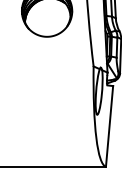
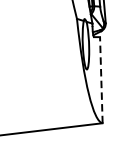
line: (109, 125) -> (101, 79), solid -> dashed

